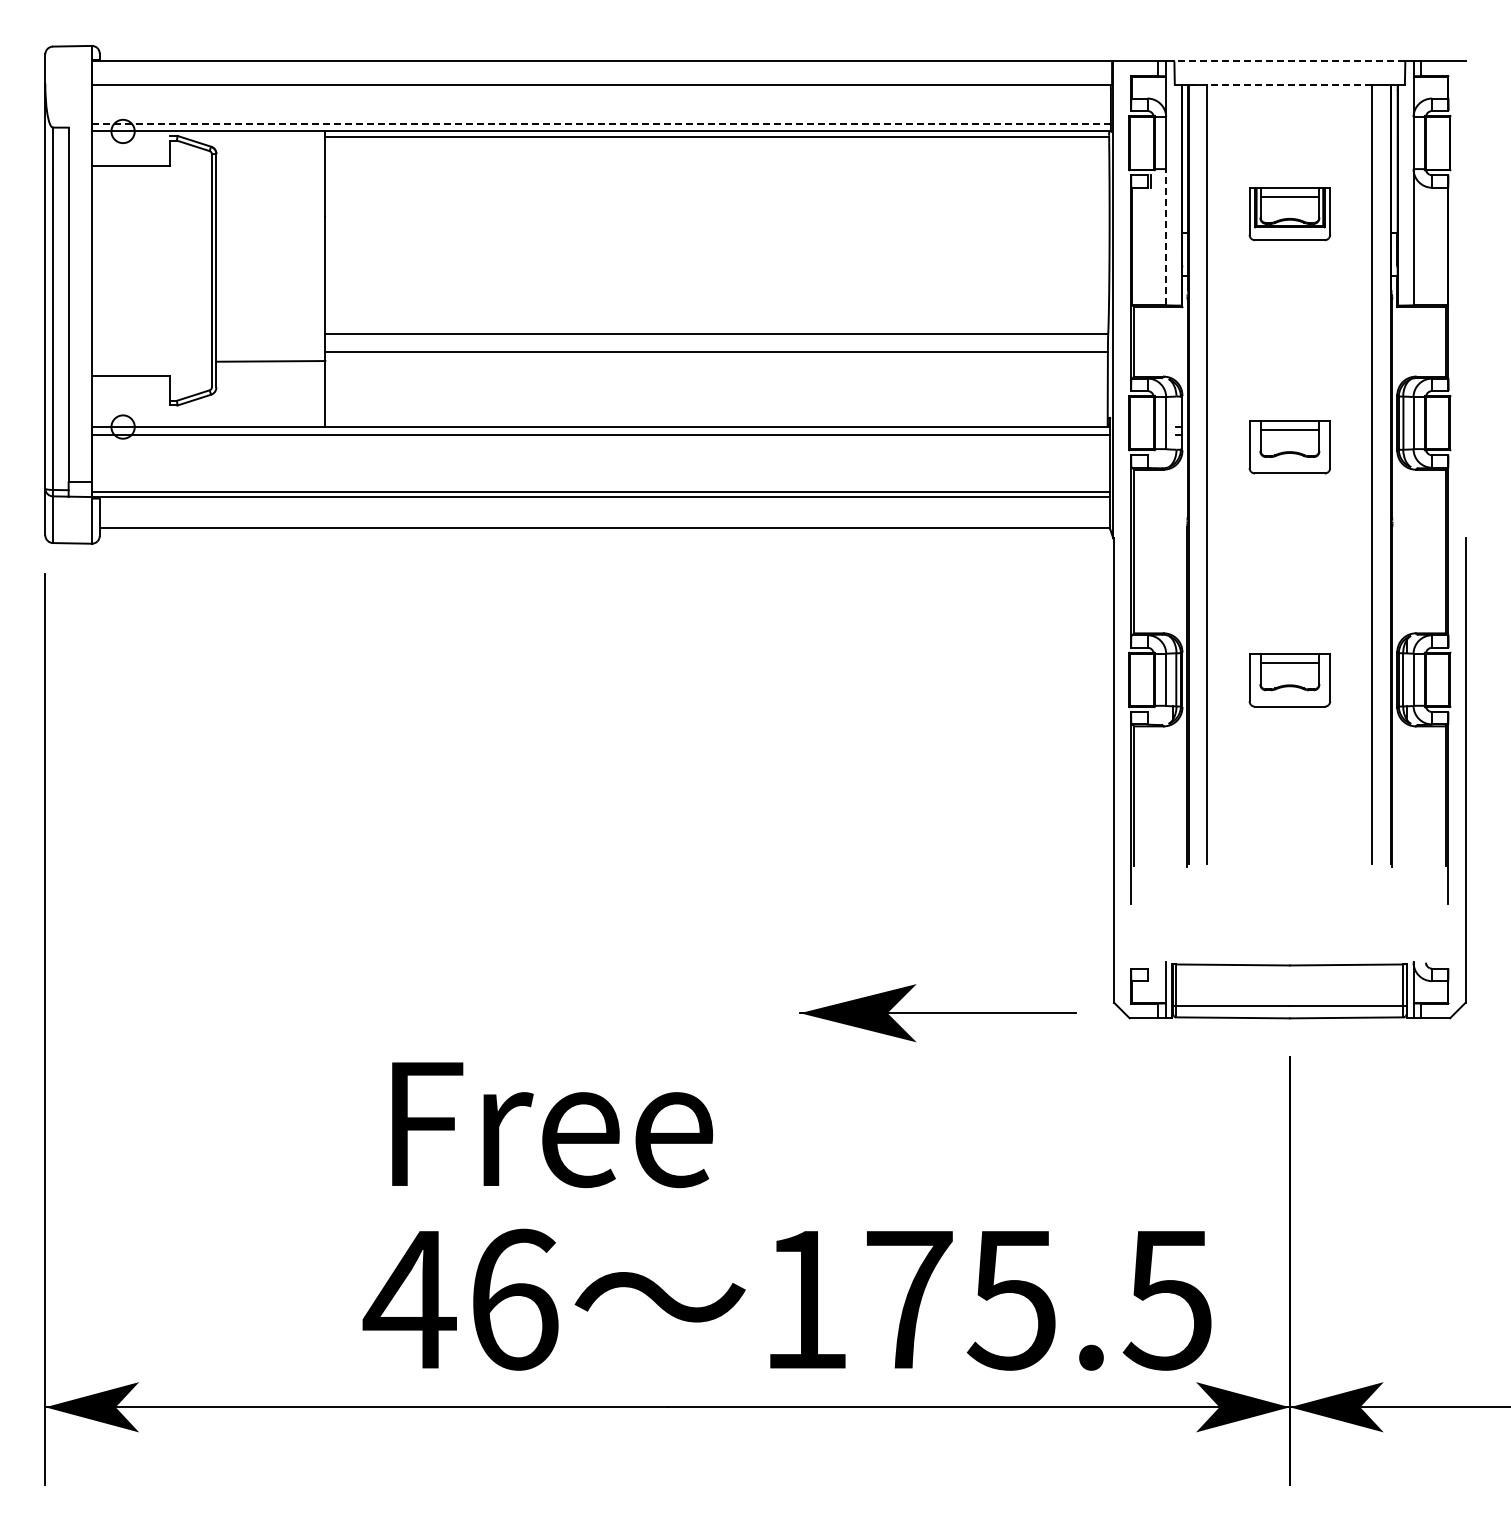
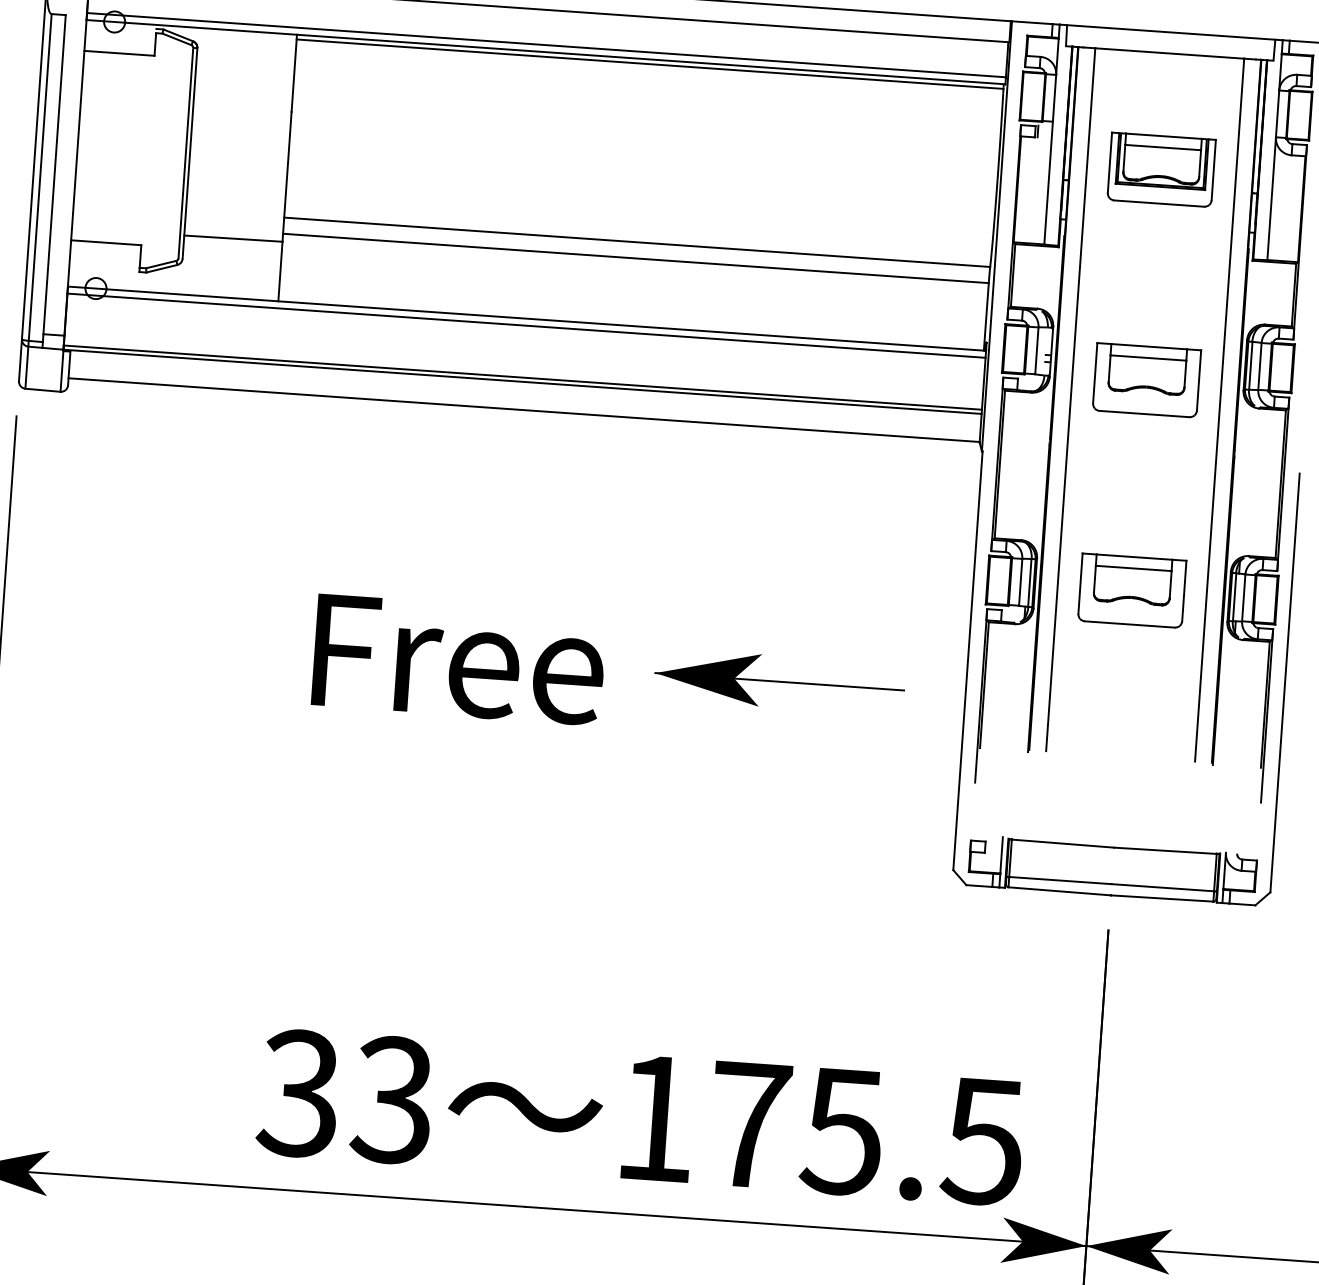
line: (1289, 61) -> (1170, 32), dashed -> solid
line: (1289, 84) -> (1169, 53), dashed -> solid
line: (600, 123) -> (545, 44), dashed -> solid
part: (1289, 214) -> (1161, 170), size x1.43
line: (1166, 236) -> (1048, 182), dashed -> solid
part: (1289, 447) -> (1146, 380), size x1.43
part: (1289, 680) -> (1131, 590), size x1.43
part: (937, 1013) -> (779, 682), moved
text: (552, 1125) -> (459, 660), moved
text: (460, 1299) -> (345, 1096), 46 -> 33

